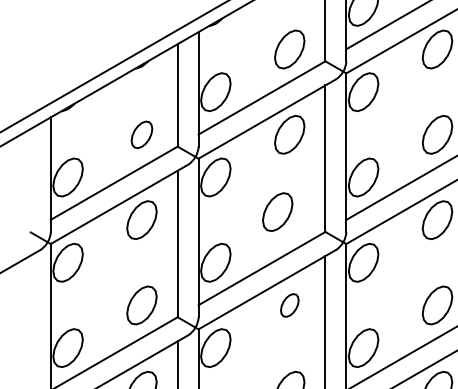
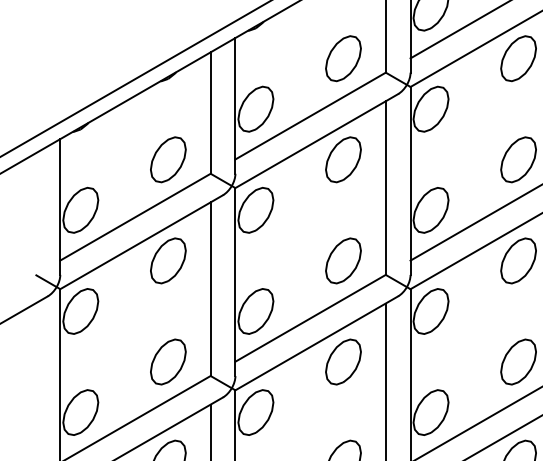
part: (141, 134) -> (167, 159), size x1.43
part: (277, 211) -> (343, 260), moved
part: (289, 305) -> (343, 362), size x1.67

